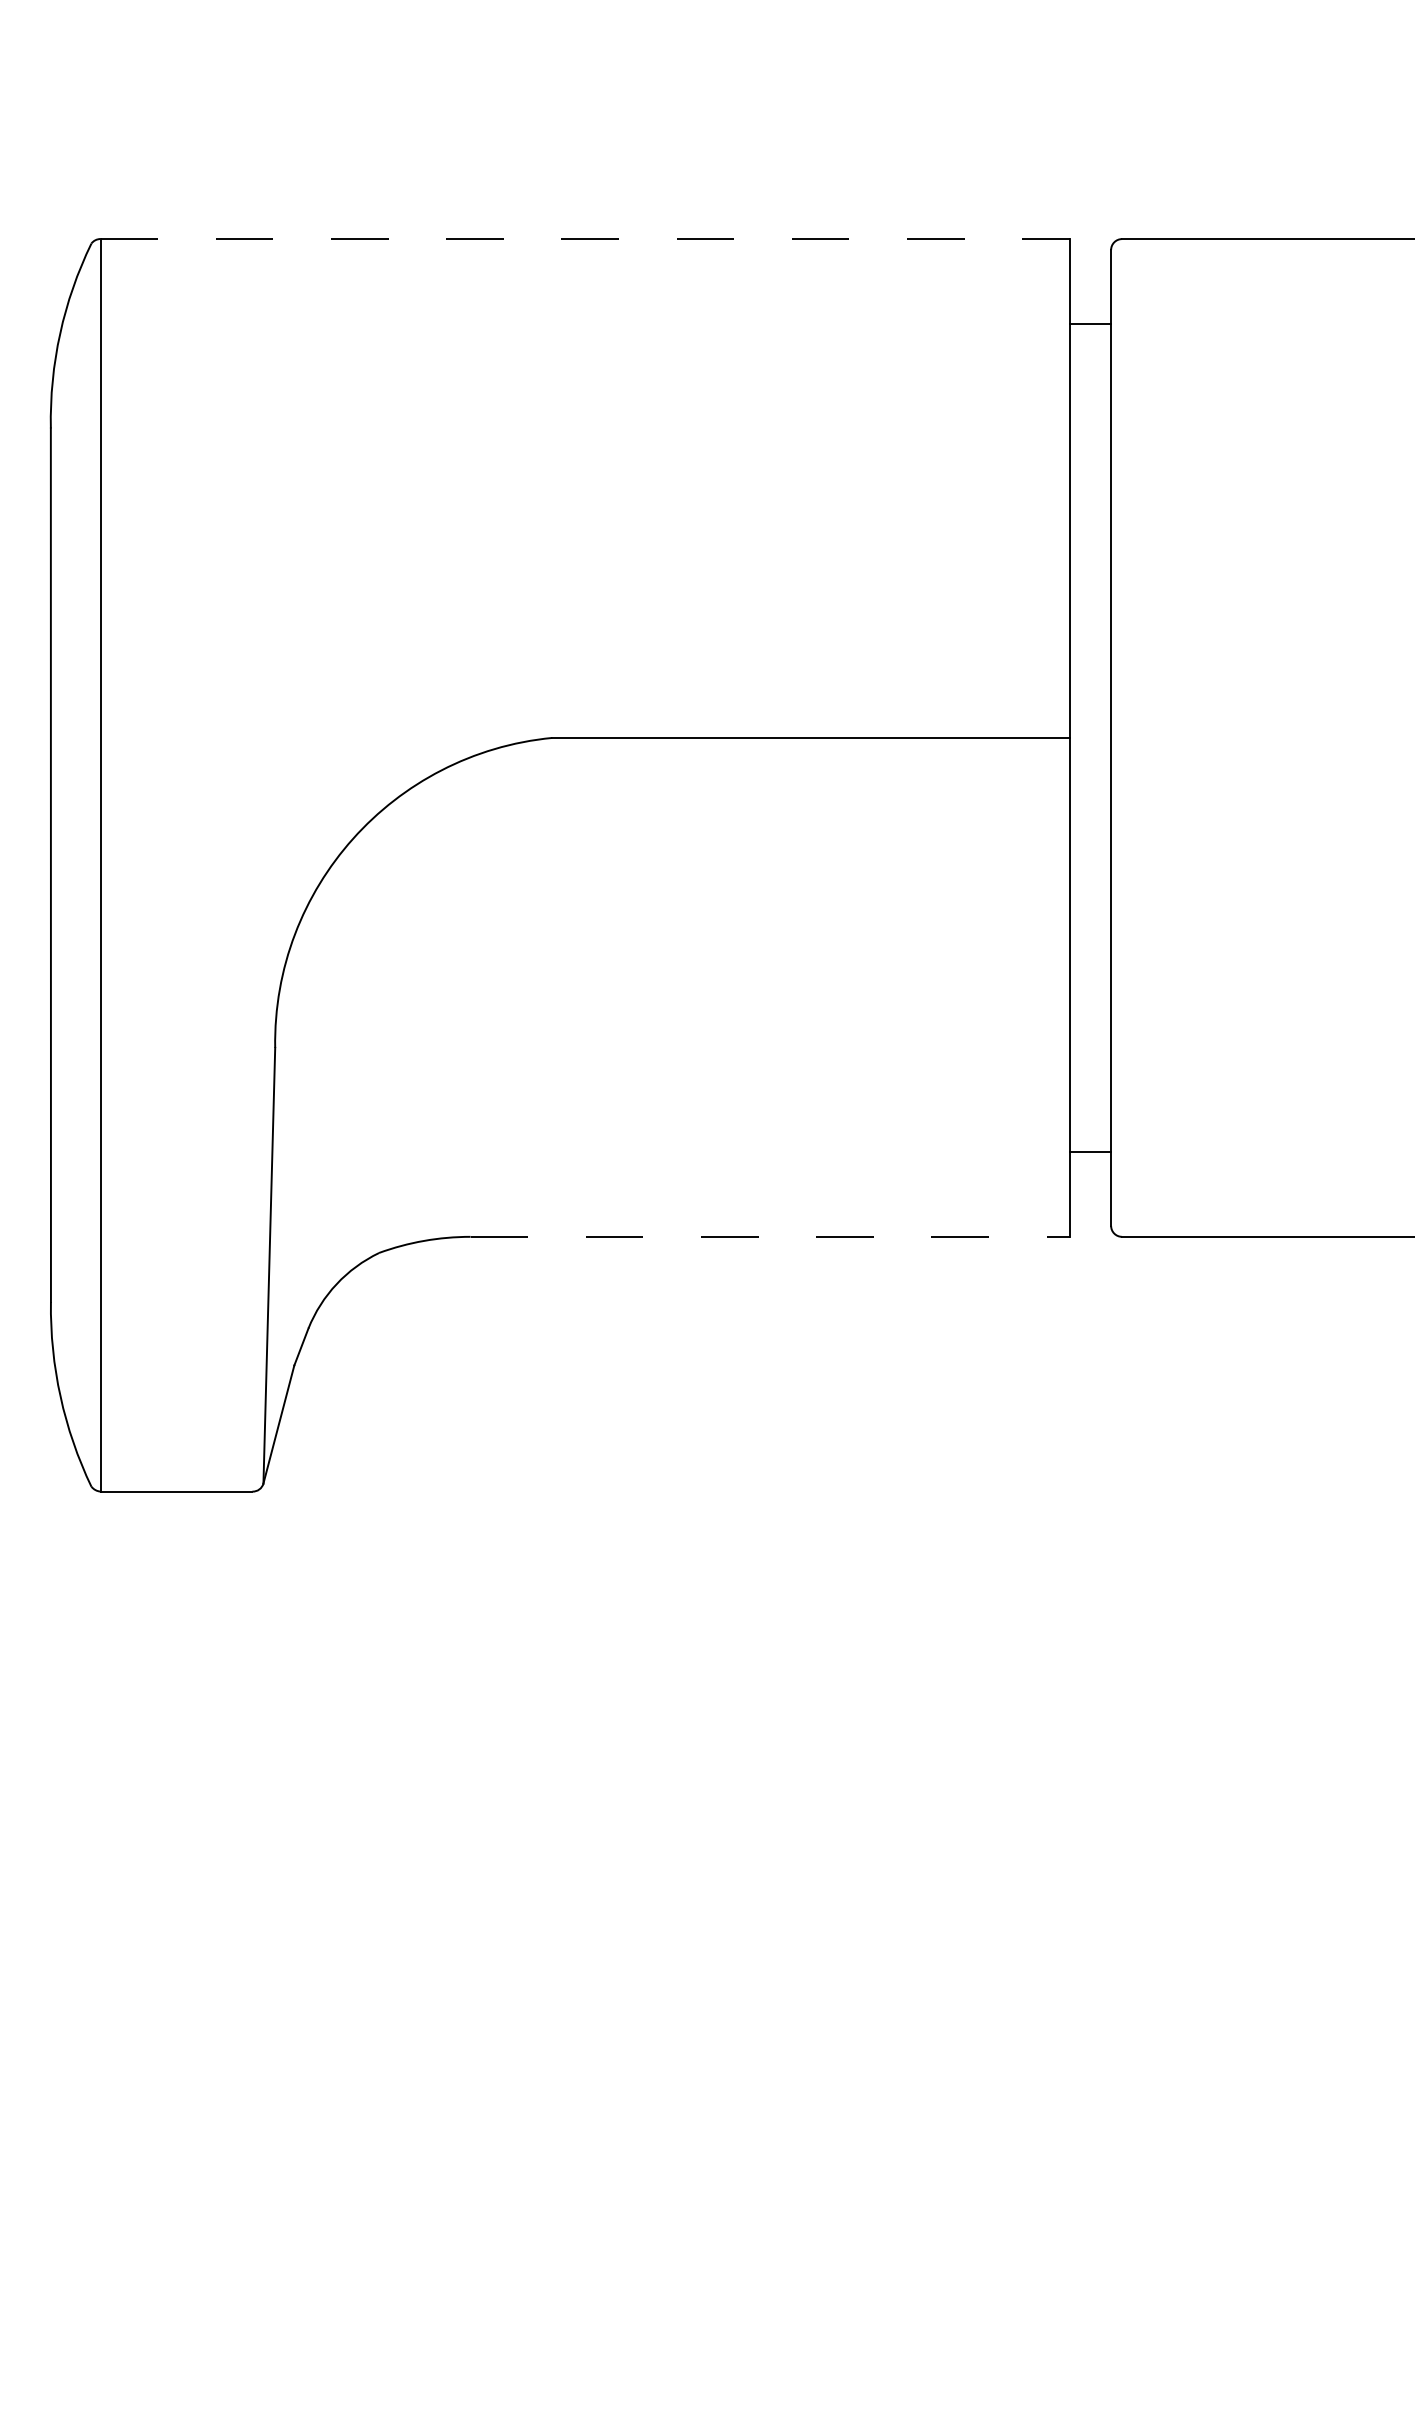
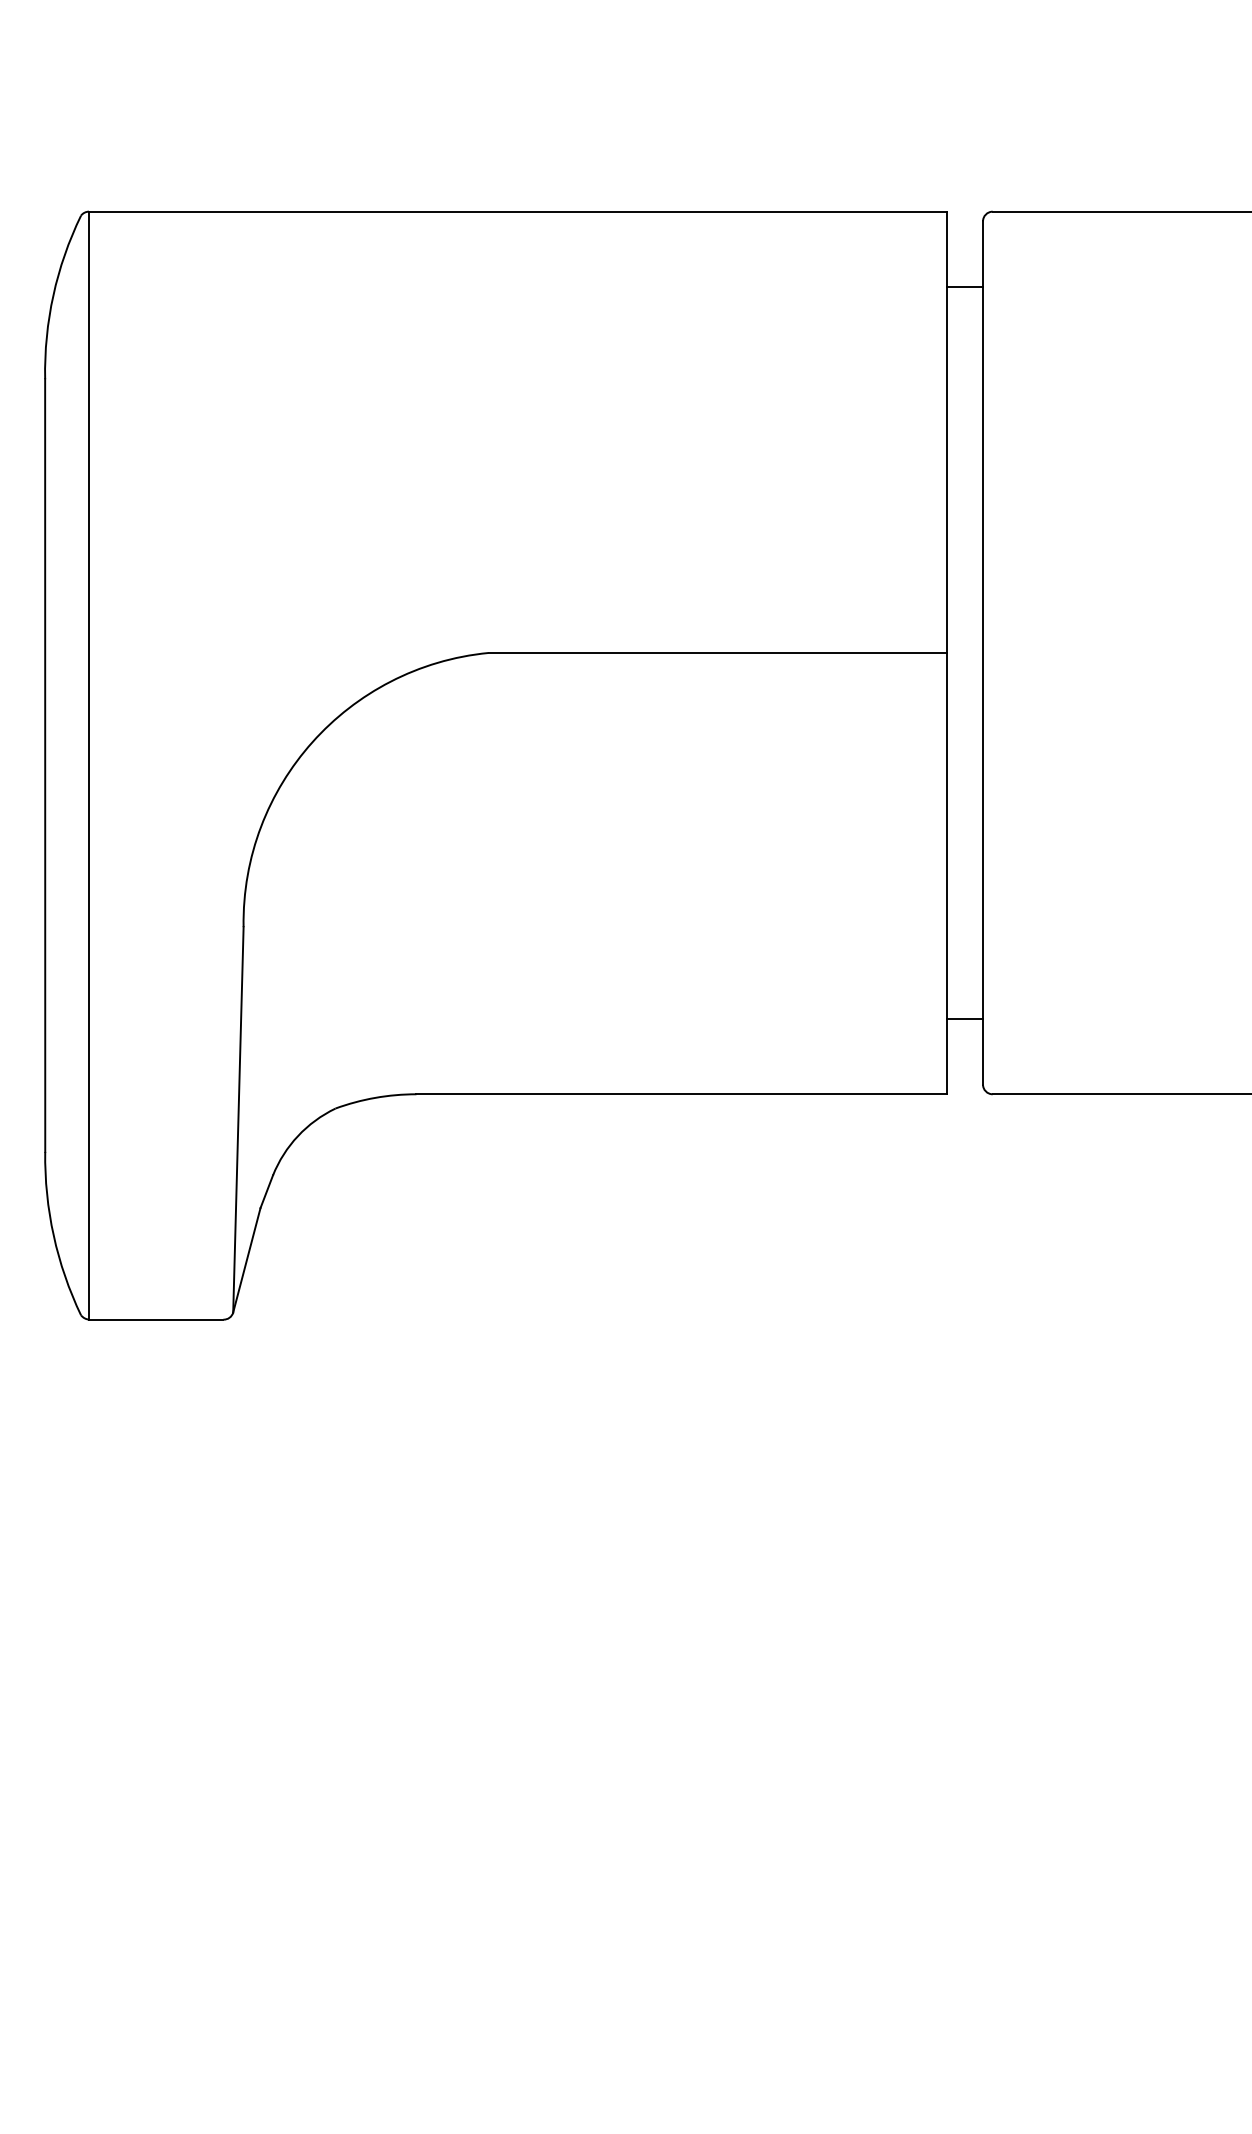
line: (584, 238) -> (517, 211), dashed -> solid
line: (771, 1237) -> (682, 1094), dashed -> solid

